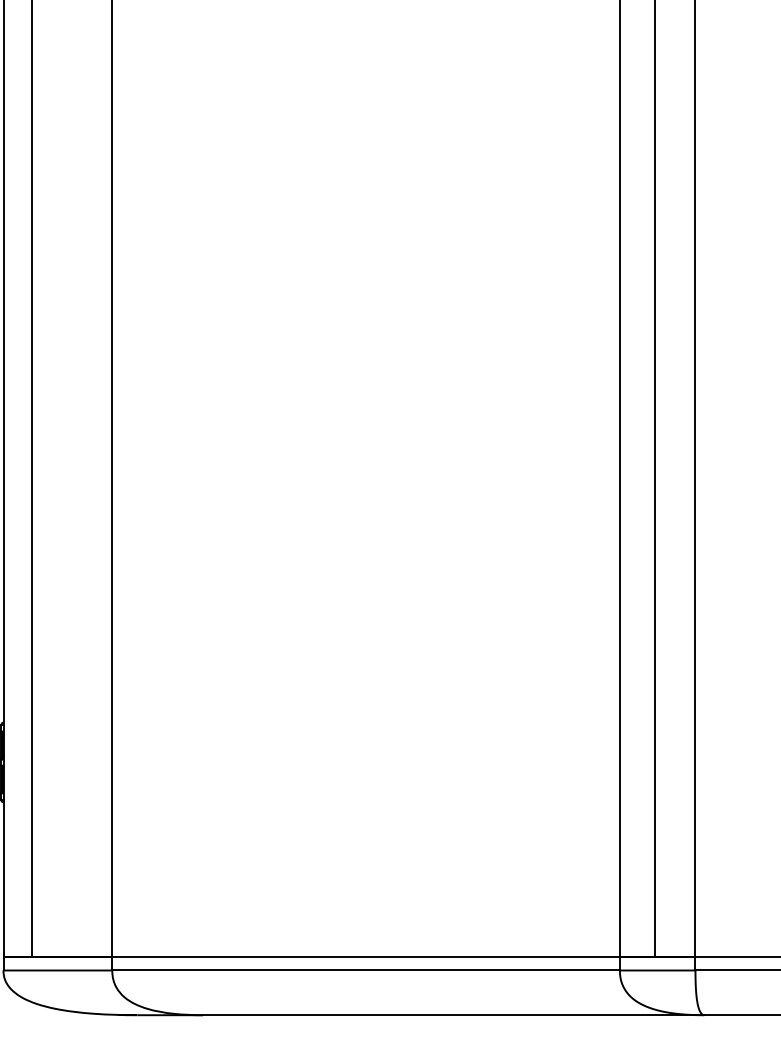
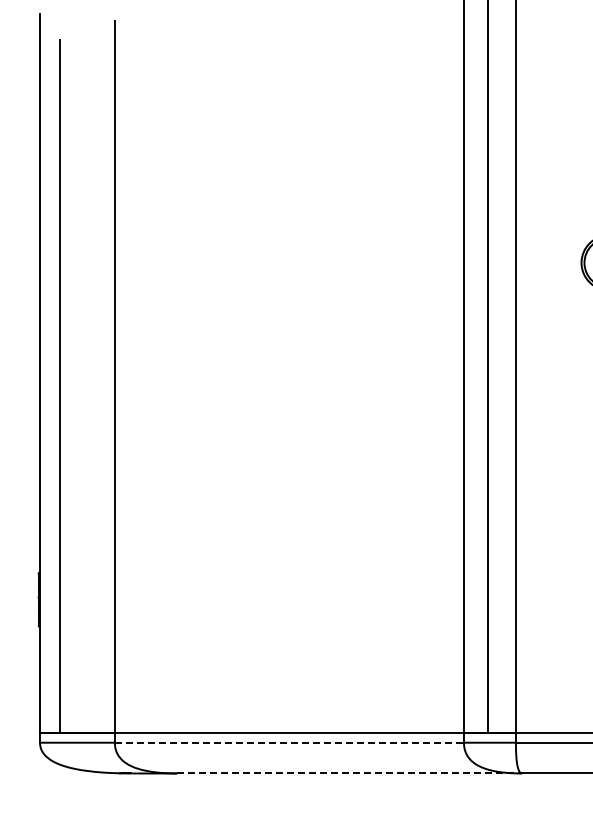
line: (366, 970) -> (289, 742), solid -> dashed
line: (454, 1015) -> (350, 773), solid -> dashed

